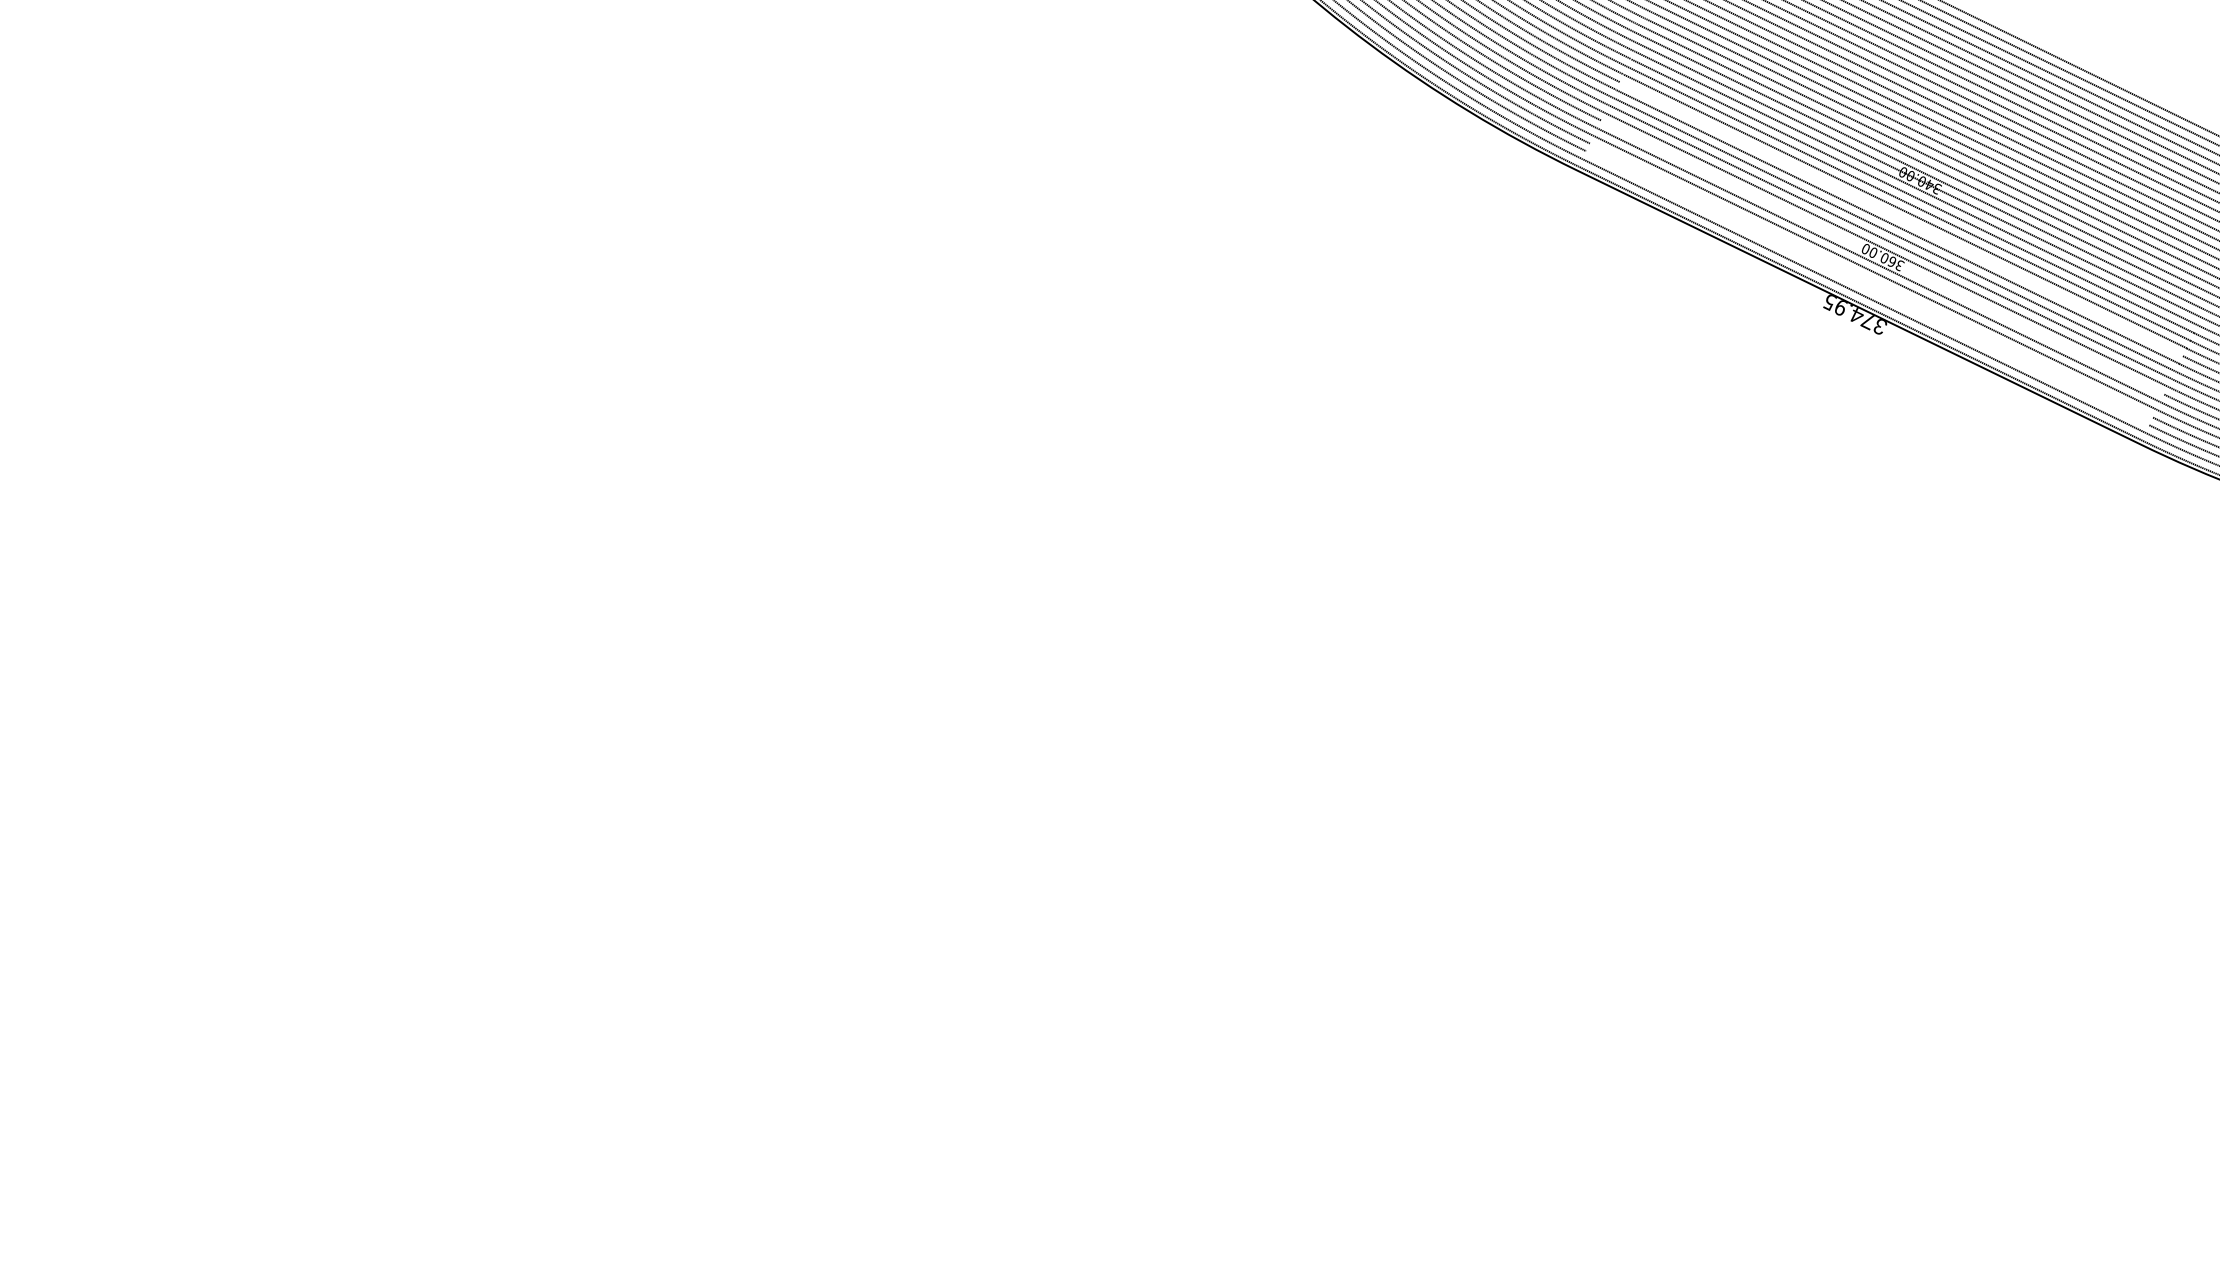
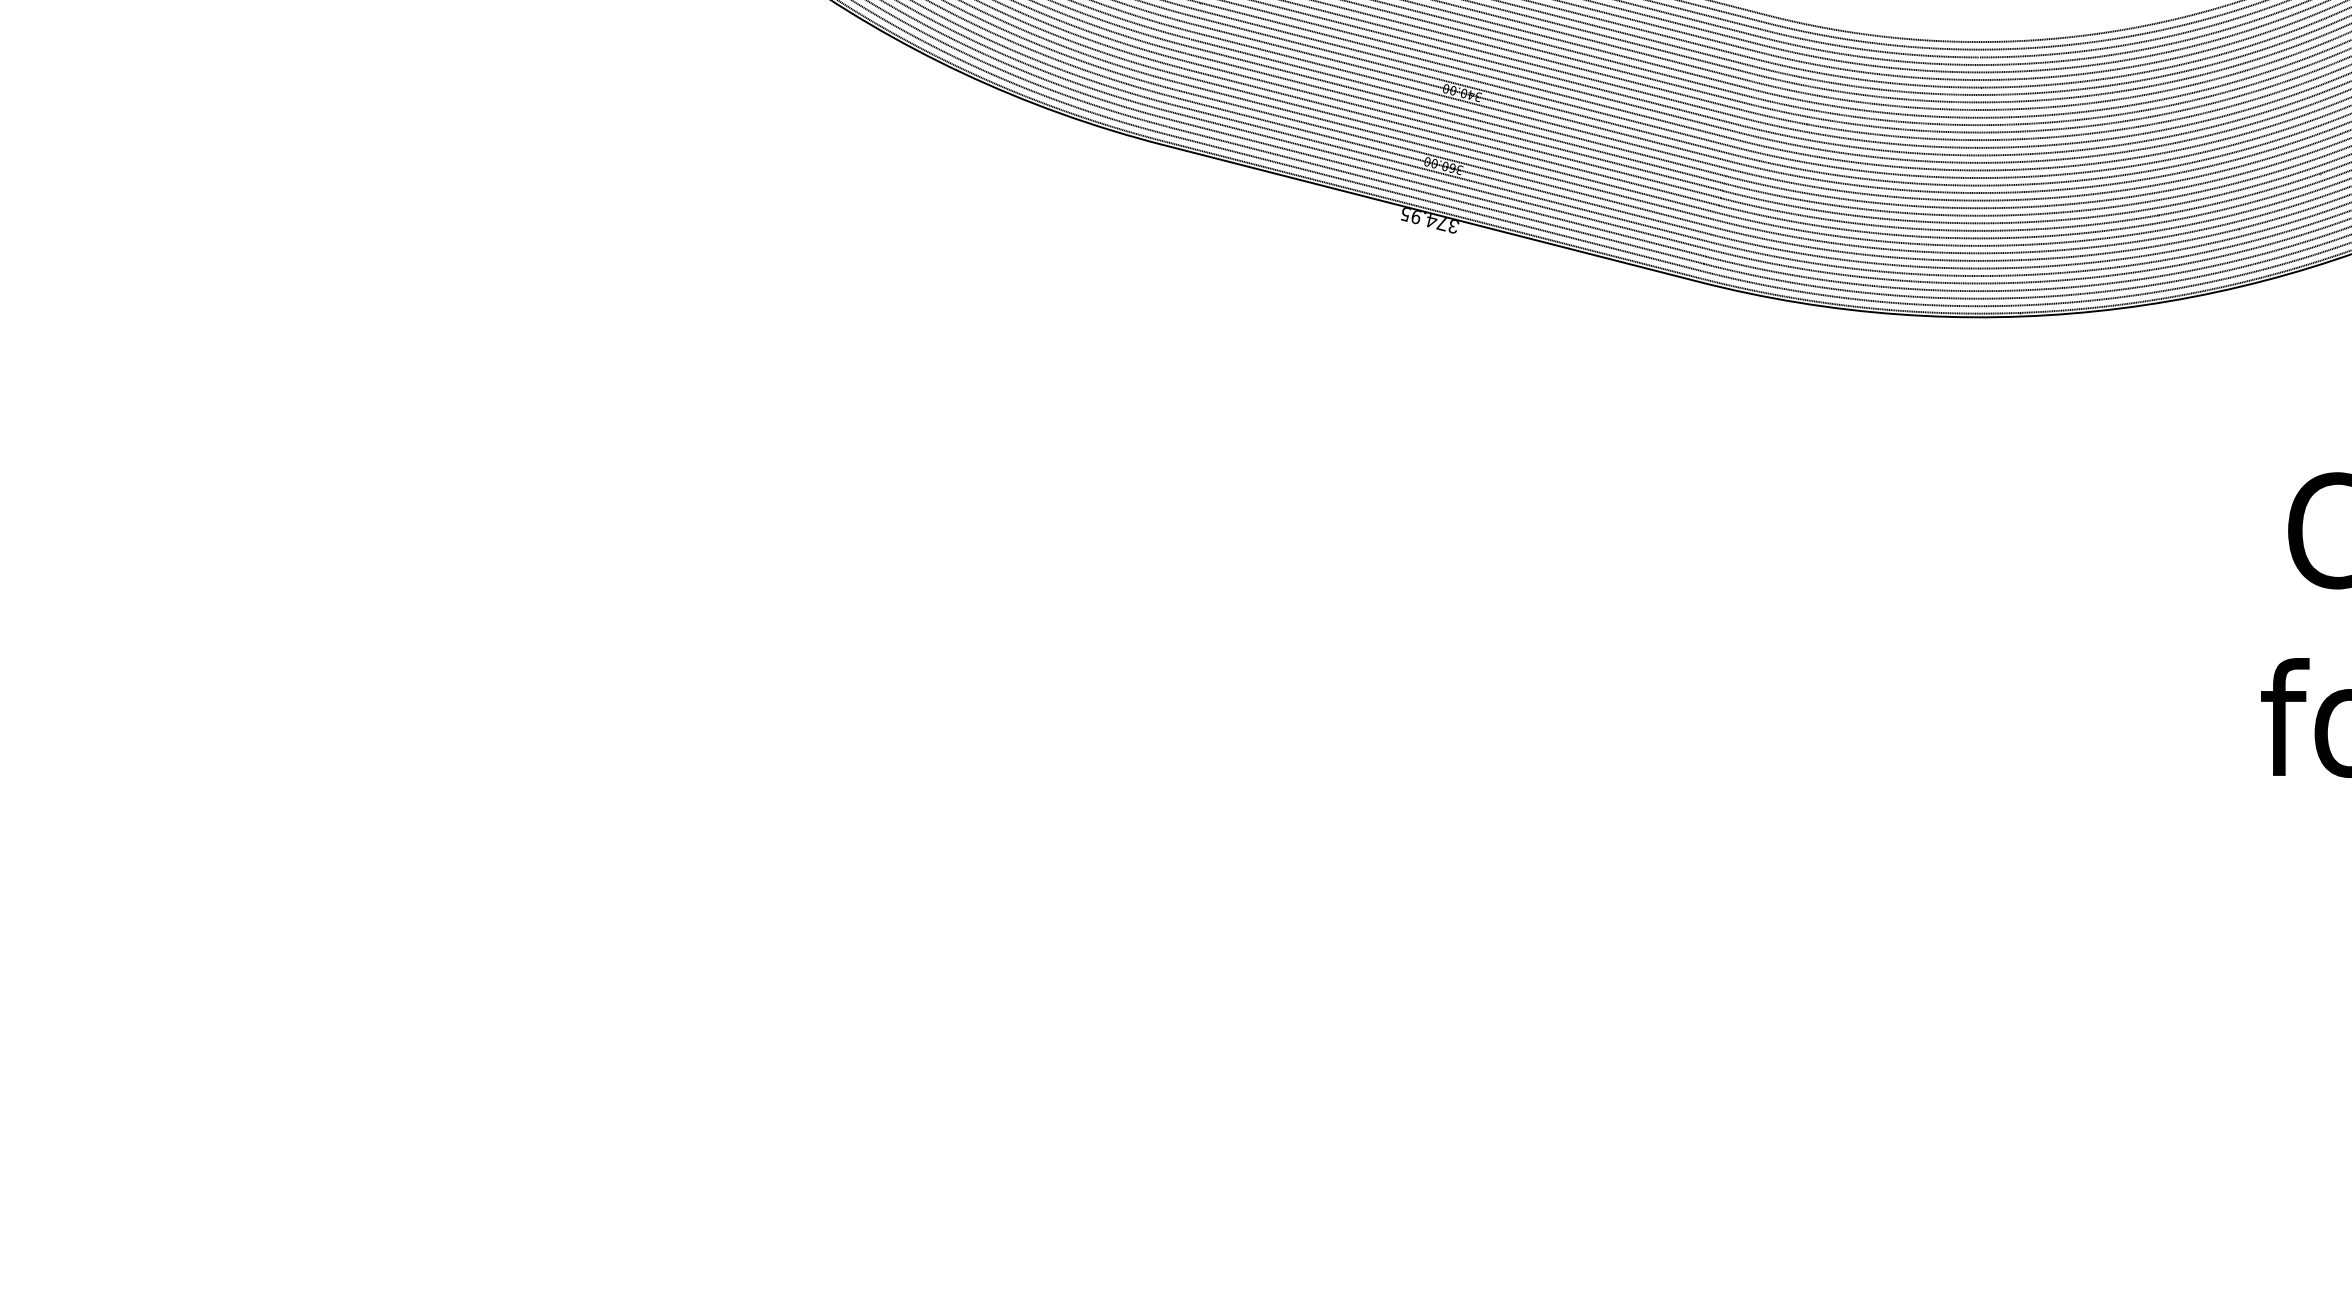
line: (1900, 218) -> (1452, 129), added
line: (1882, 256) -> (1443, 165), added
line: (1871, 279) -> (1437, 187), added
line: (1868, 288) -> (1436, 195), added

